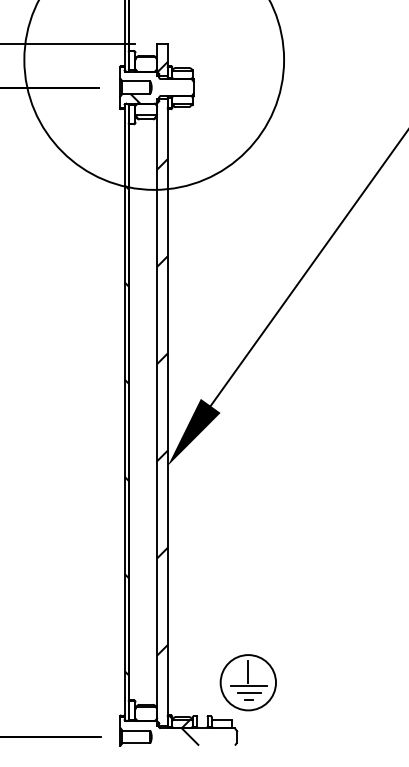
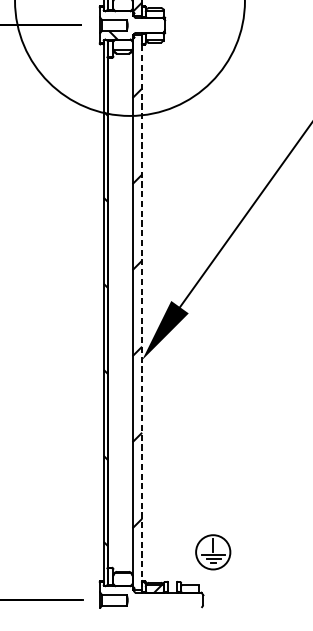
line: (167, 412) -> (141, 313), solid -> dashed
part: (247, 682) -> (212, 552), size x0.7
hatch: (190, 736) -> (162, 599), removed

